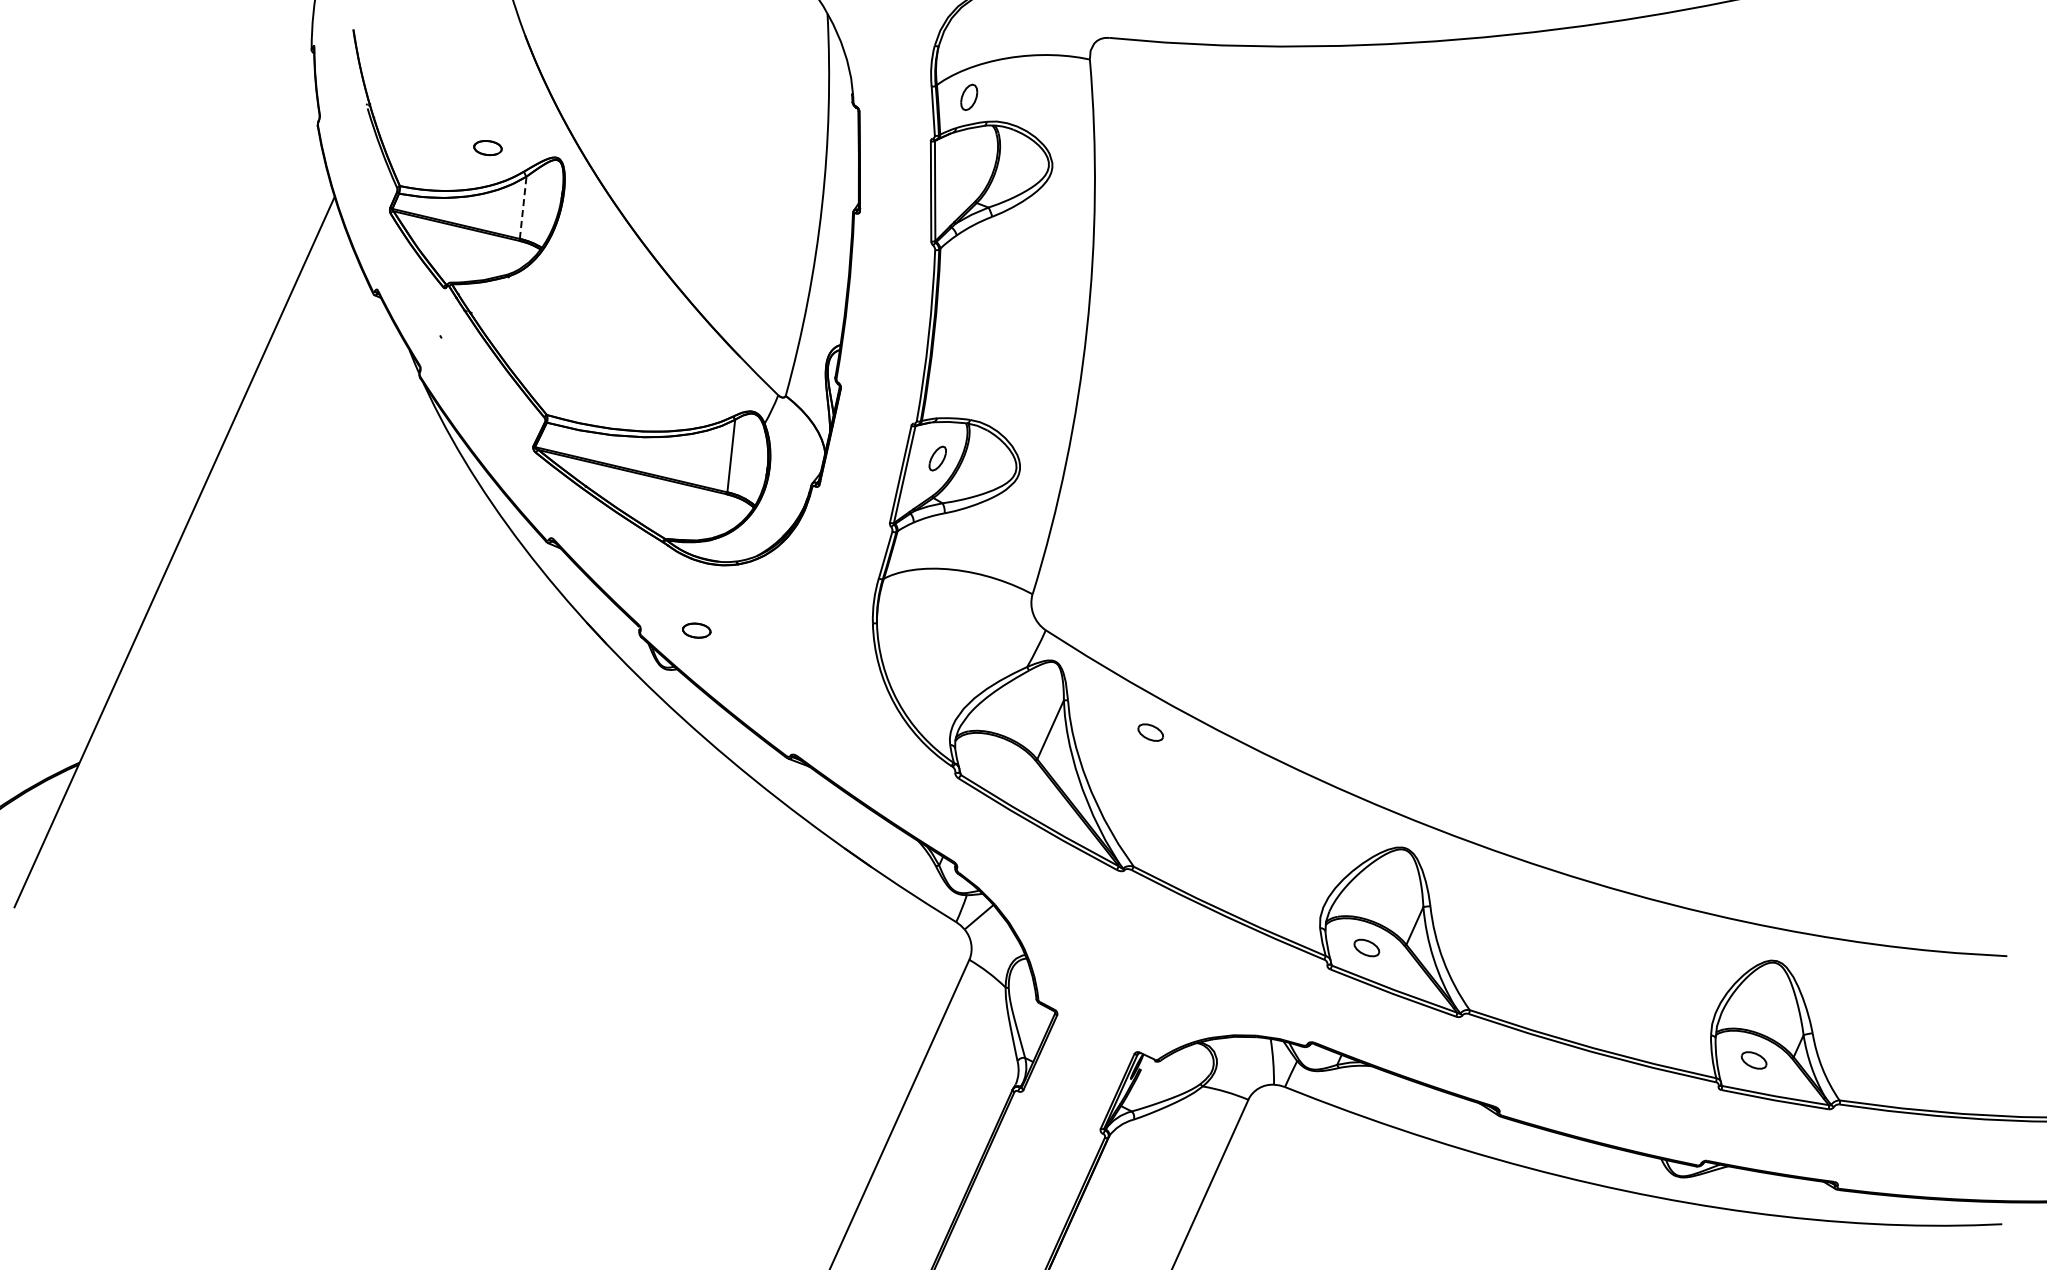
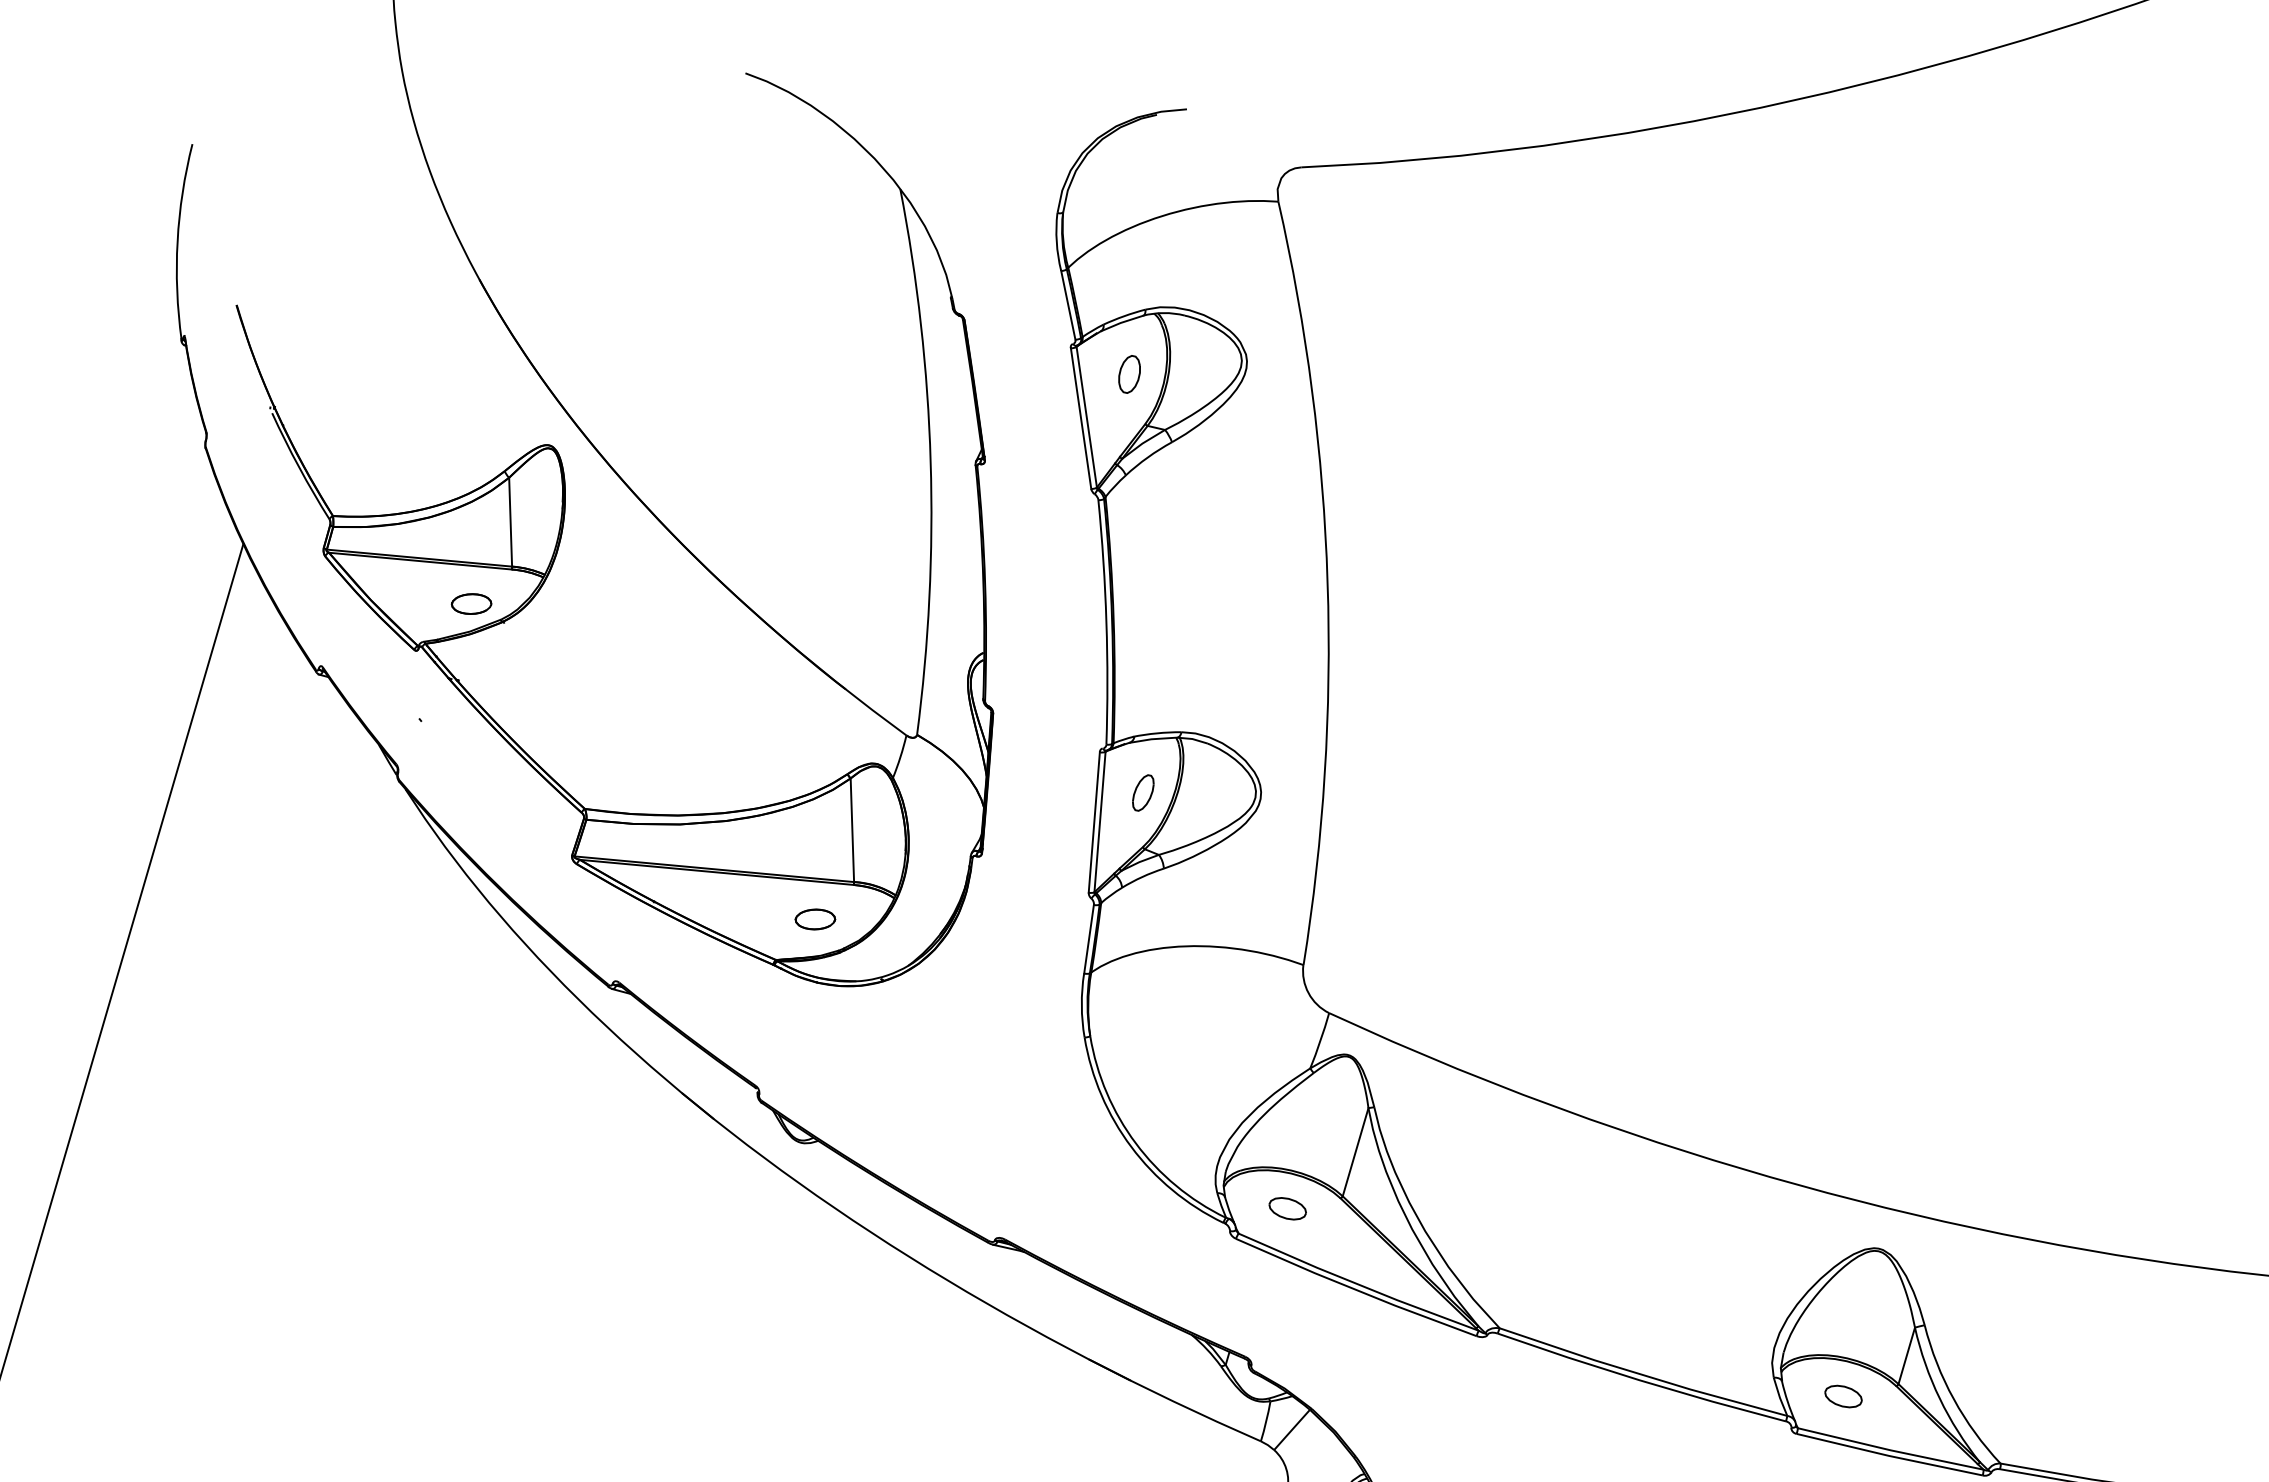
part: (969, 96) -> (1129, 373), moved
part: (487, 148) -> (471, 604), moved
line: (523, 207) -> (511, 521), dashed -> solid
part: (696, 630) -> (815, 919), moved
part: (1150, 732) -> (1287, 1208), moved

